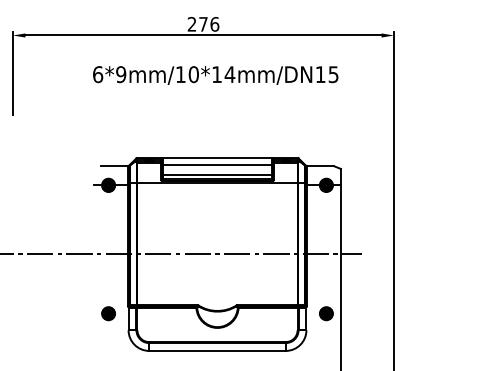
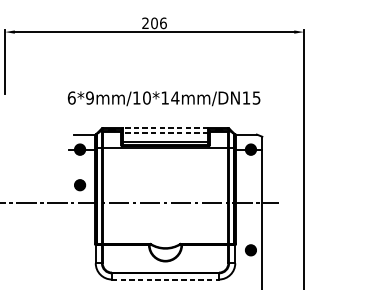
text: (203, 24) -> (154, 23), 276 -> 206
text: (215, 75) -> (163, 98), moved
line: (217, 157) -> (165, 127), solid -> dashed
line: (217, 164) -> (165, 133), solid -> dashed
part: (108, 313) -> (80, 185), moved
line: (218, 350) -> (166, 279), solid -> dashed

